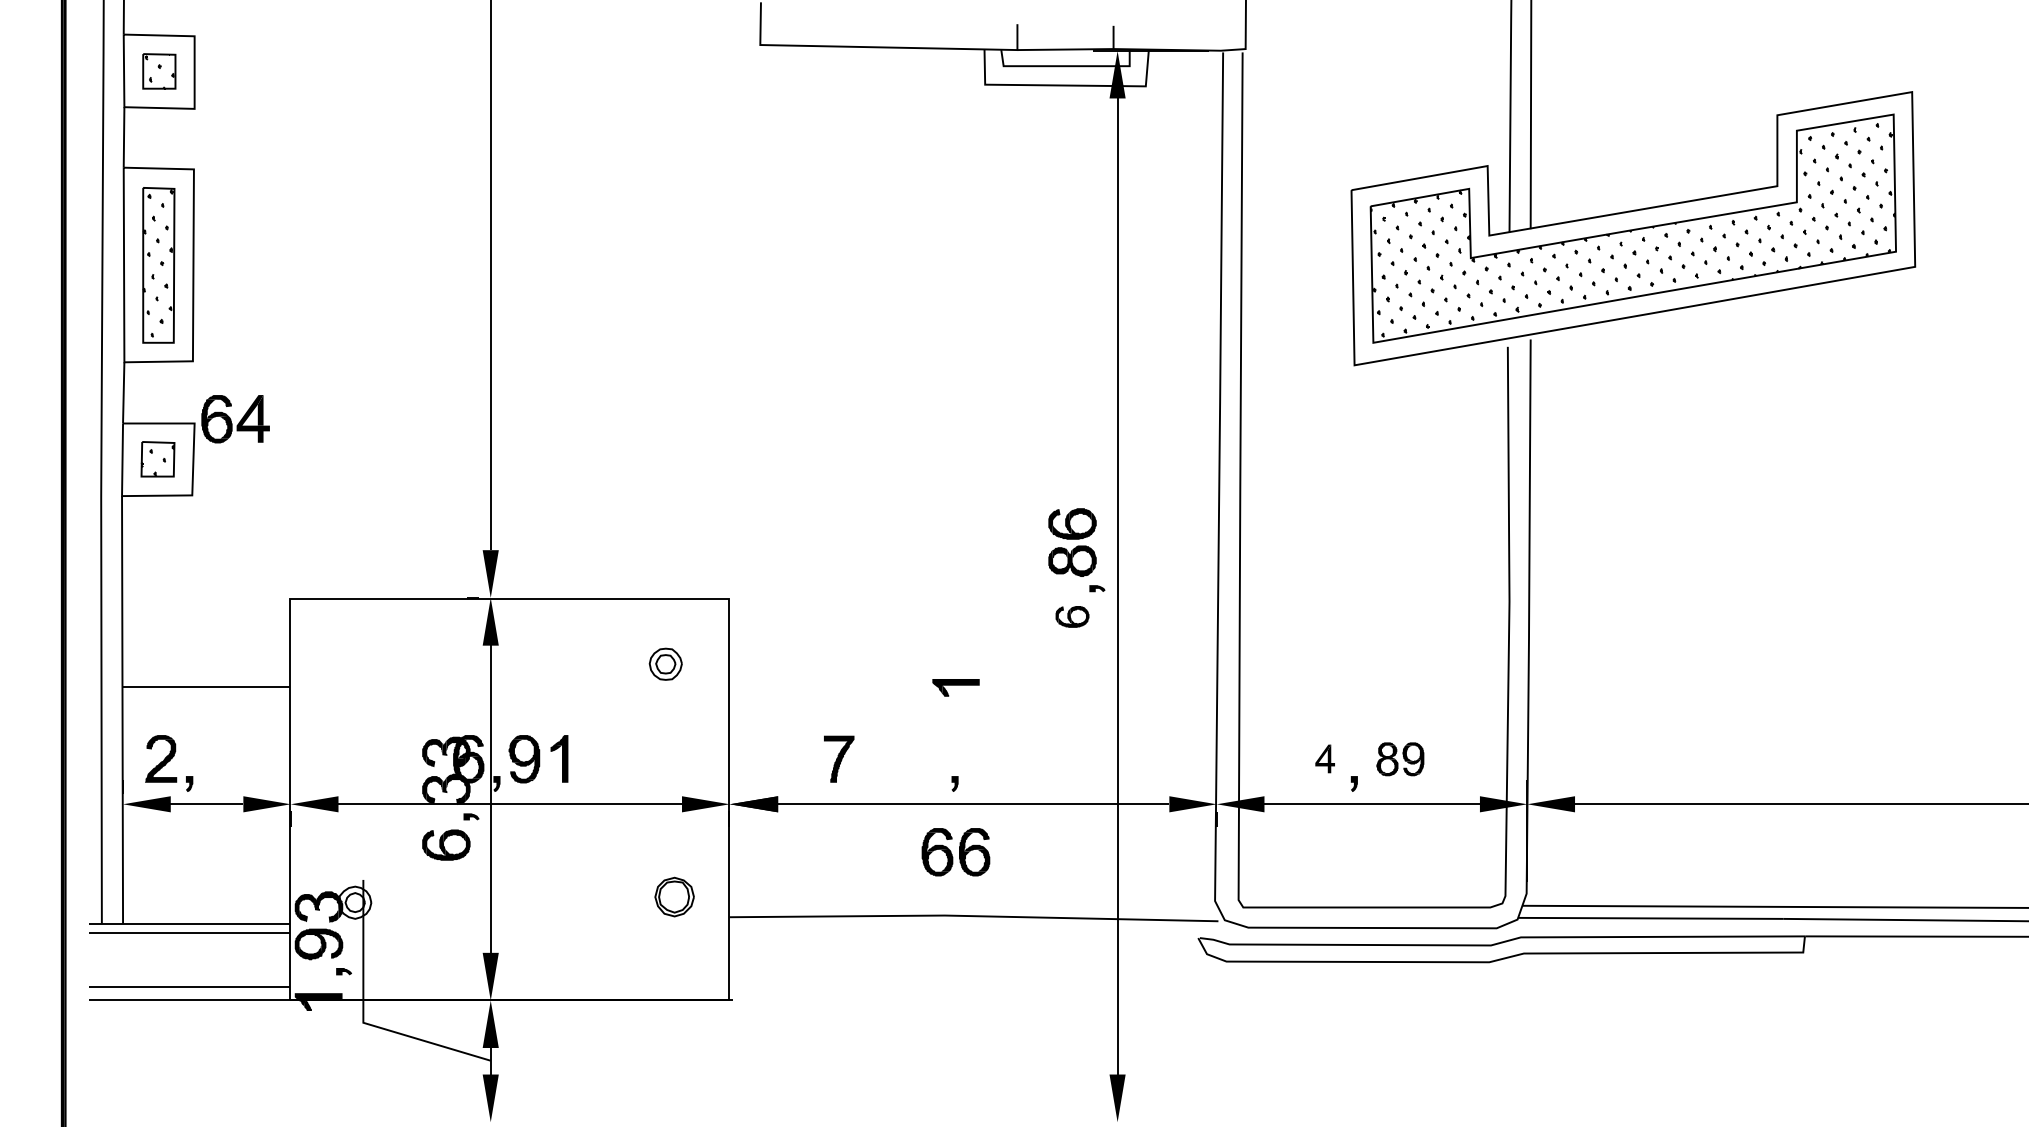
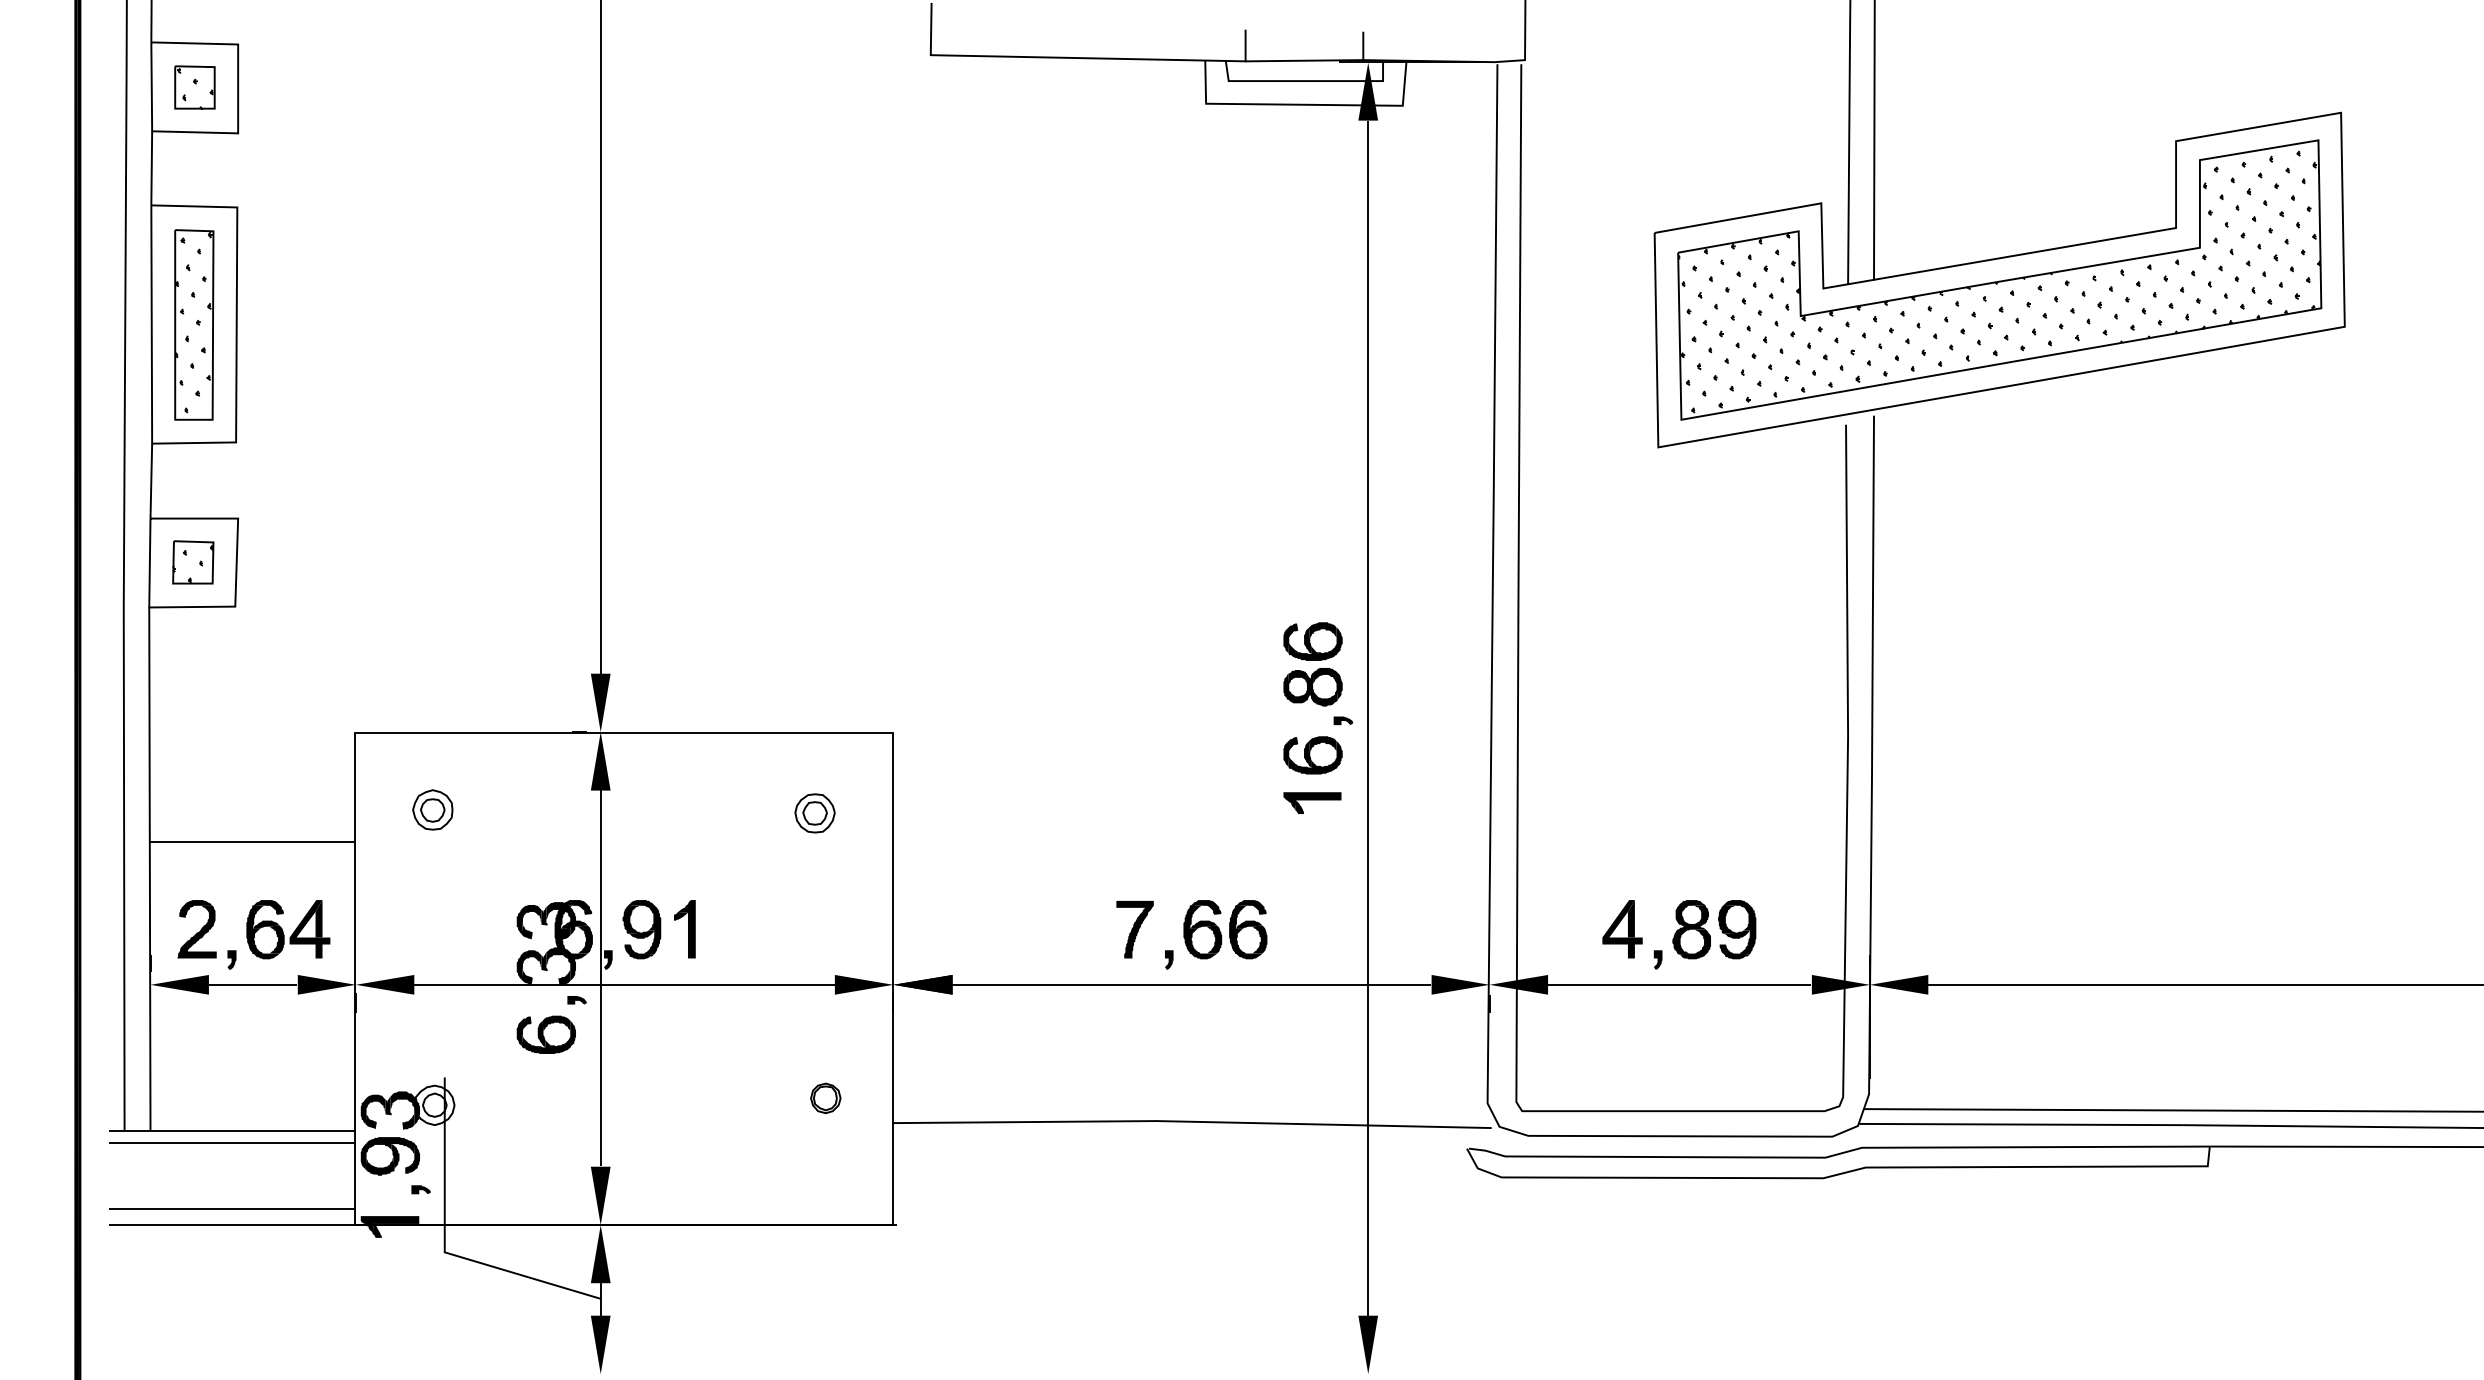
part: (235, 419) -> (288, 929), moved
part: (1072, 616) -> (1313, 754), size x1.43
part: (353, 661) -> (432, 809), added
part: (955, 687) -> (1311, 802), moved
part: (839, 758) -> (1135, 928), moved
part: (1324, 758) -> (1621, 928), size x1.67
part: (1400, 759) -> (1714, 929), size x1.43
part: (955, 852) -> (1224, 929), moved
part: (674, 896) -> (825, 1097), size x0.62

